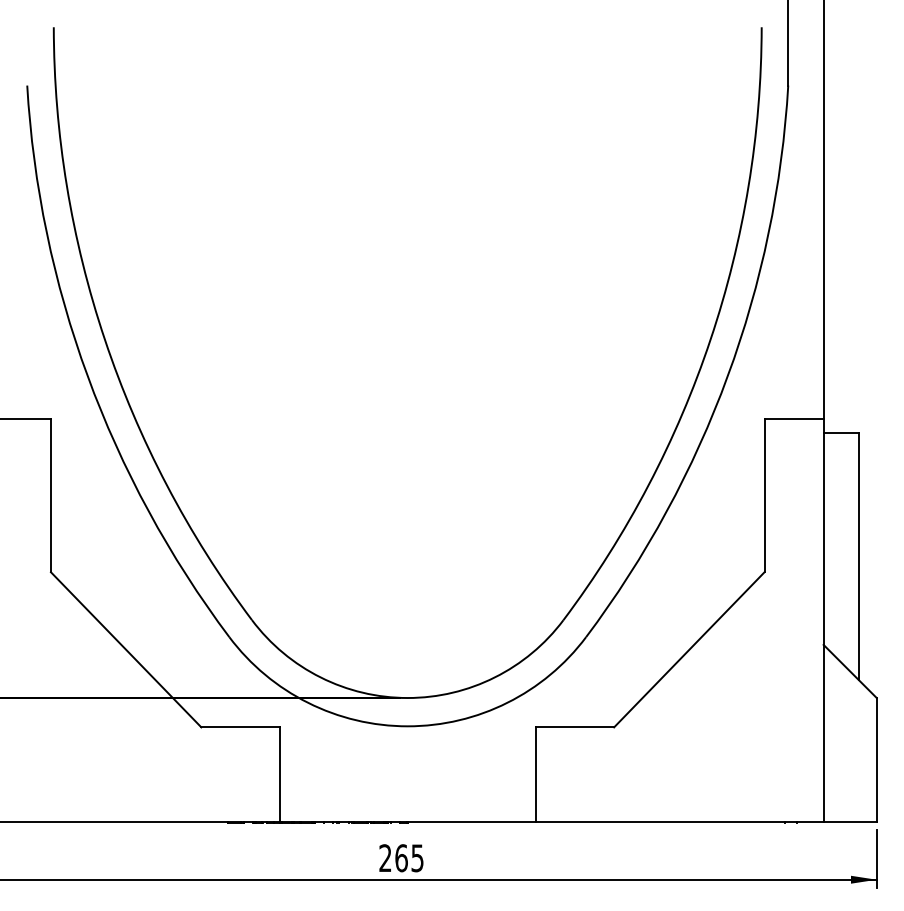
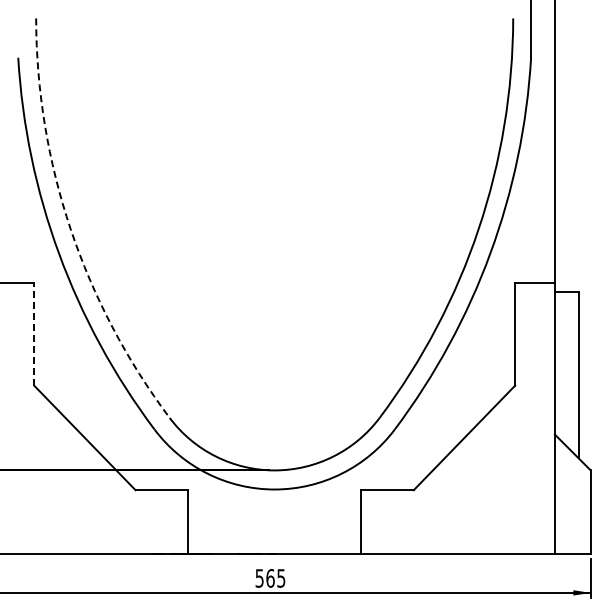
arc: (104, 339) -> (70, 228), solid -> dashed
line: (51, 494) -> (34, 333), solid -> dashed
text: (385, 858) -> (259, 578), 265 -> 565

